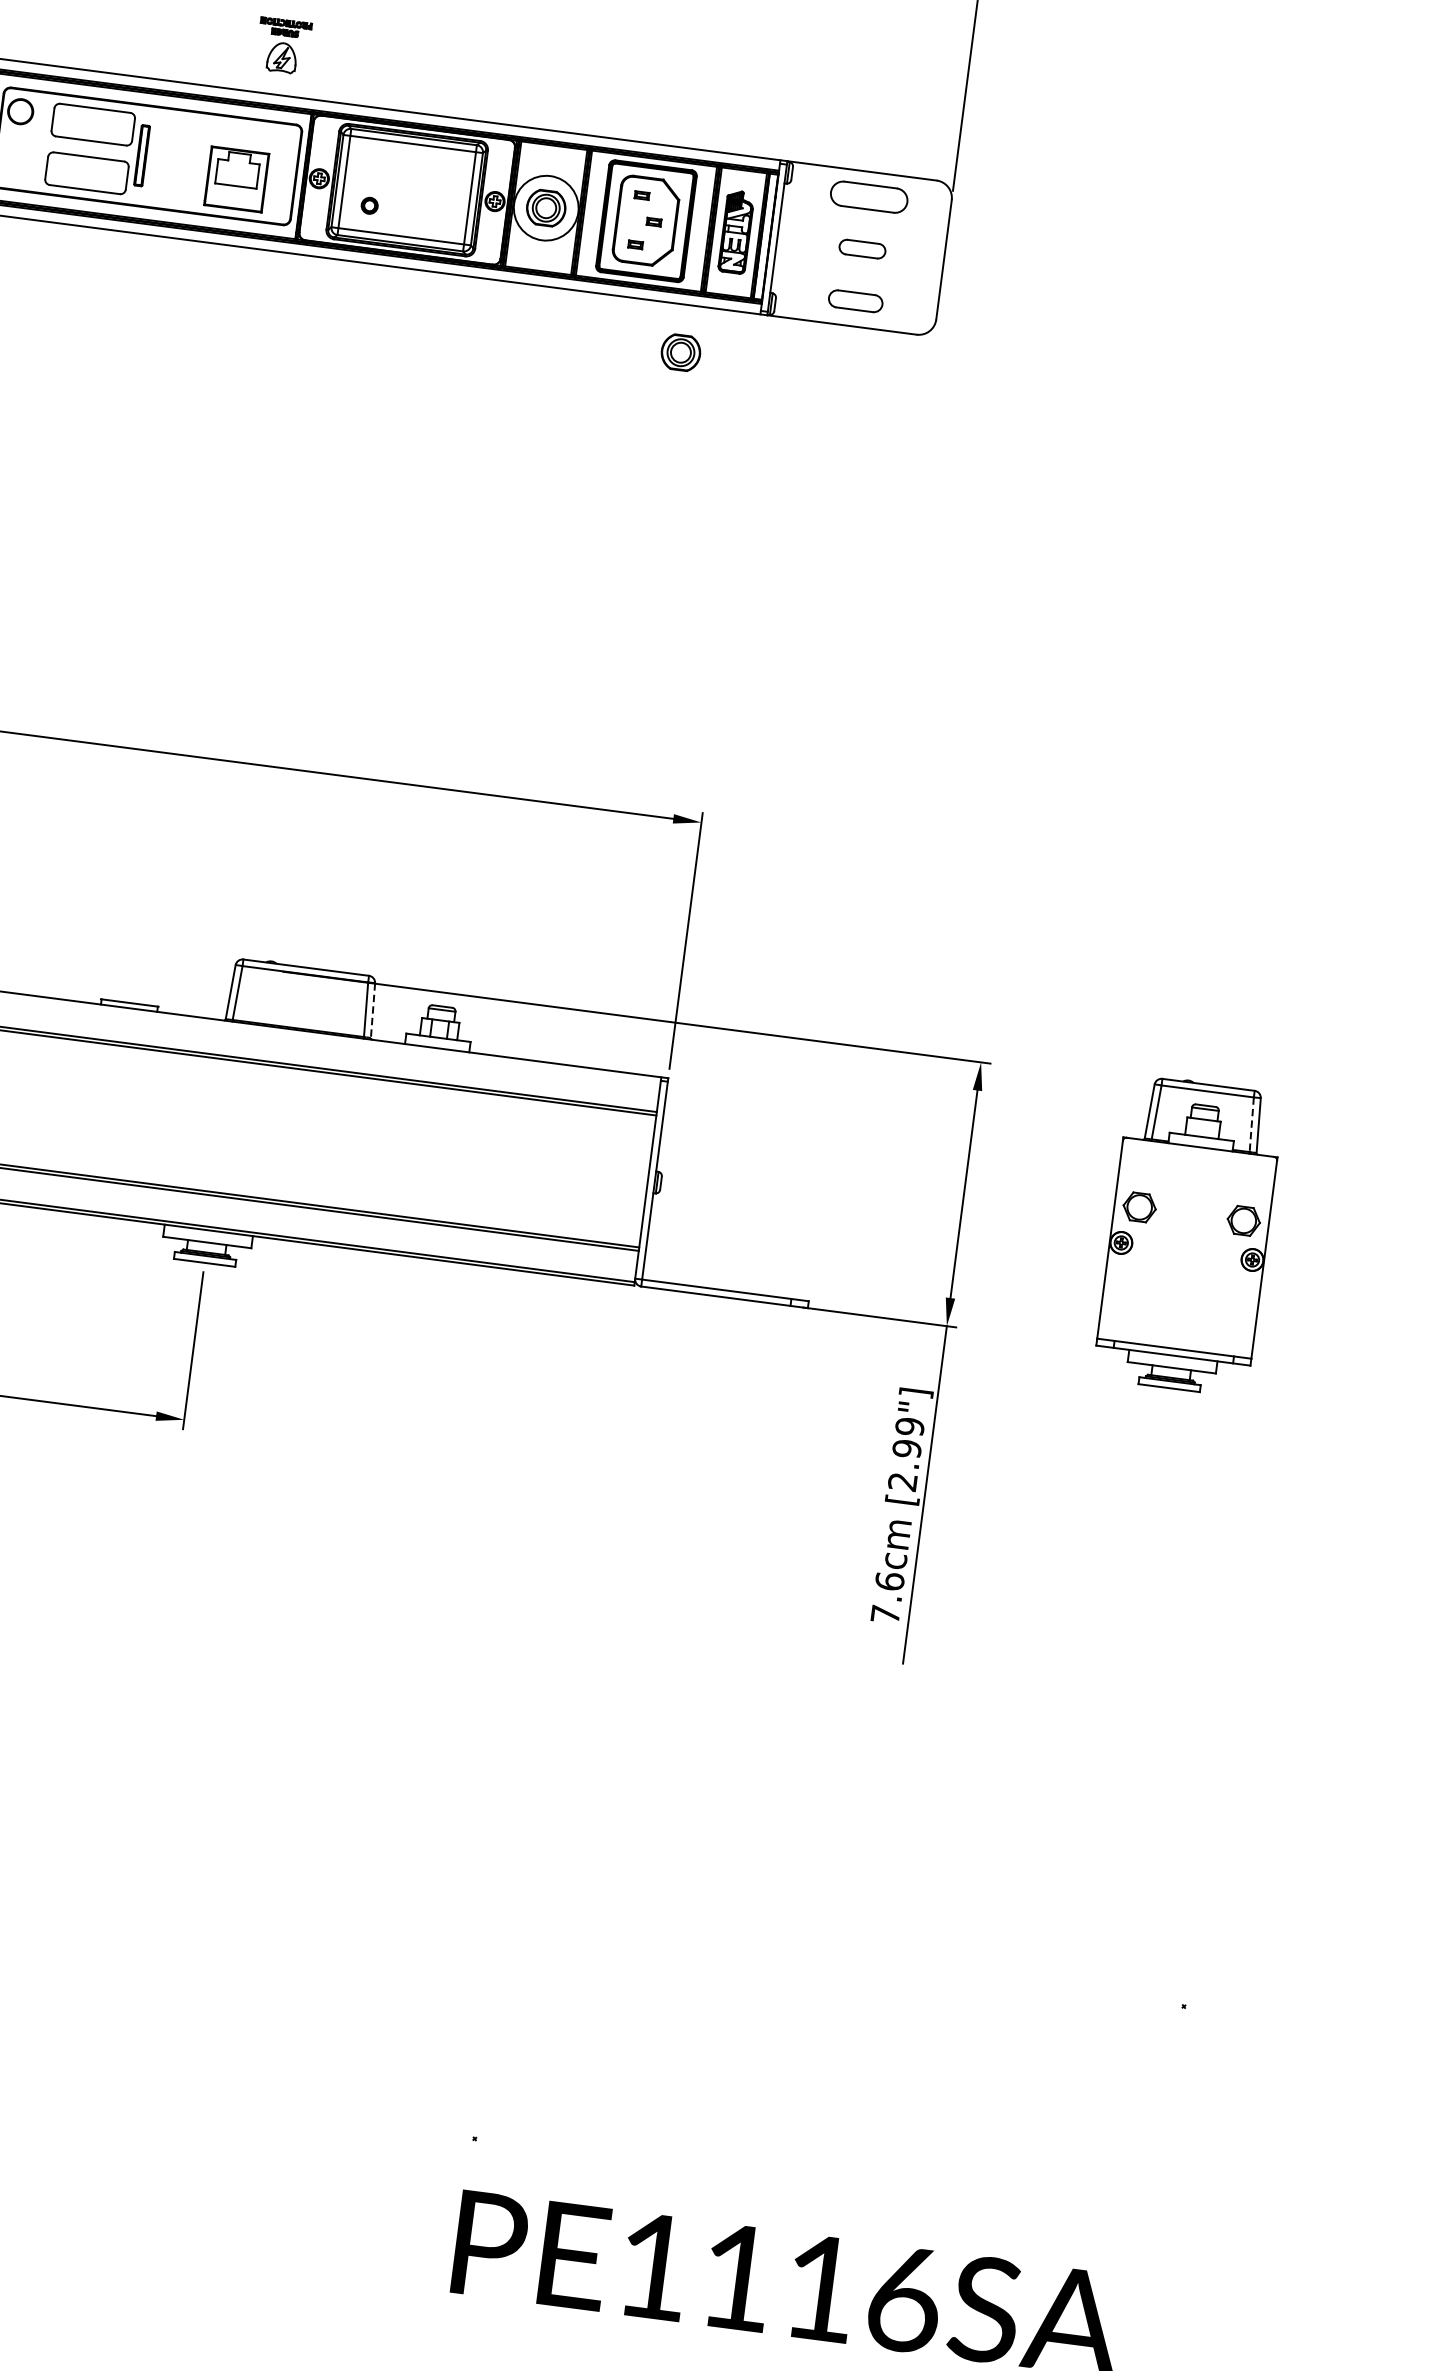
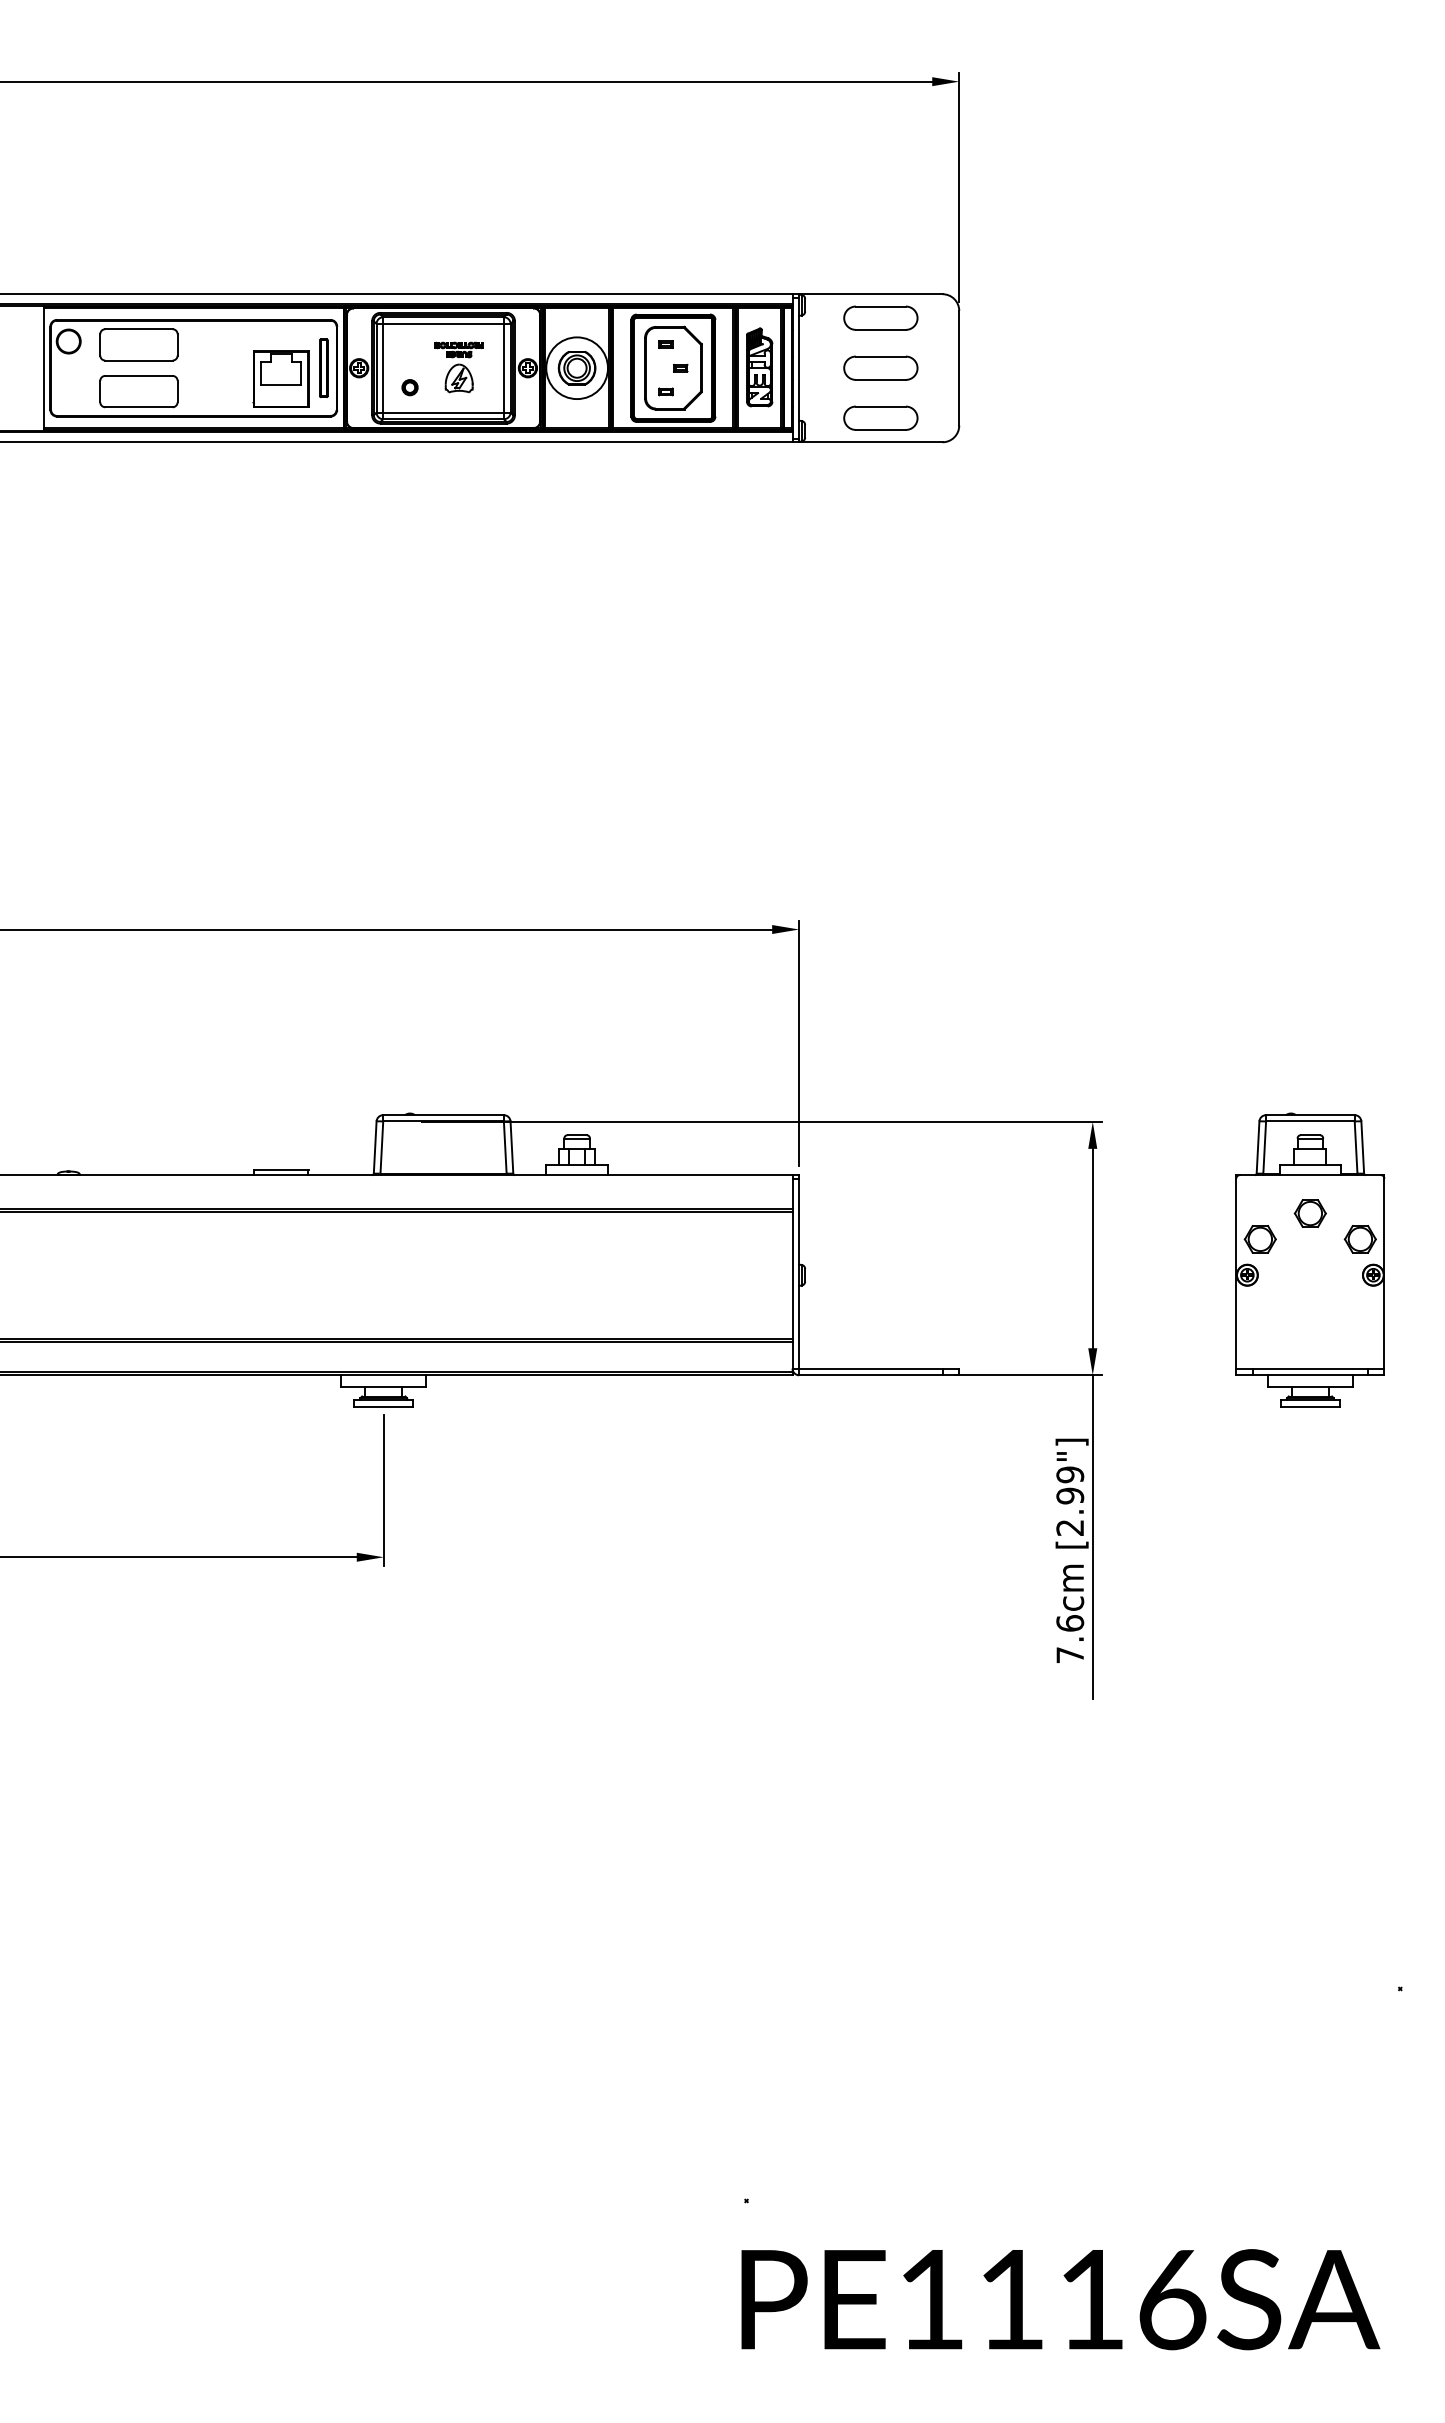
part: (282, 46) -> (458, 367), moved
part: (141, 155) -> (323, 368), moved
part: (862, 248) -> (880, 367), size x1.67
part: (855, 300) -> (880, 417), size x1.43
part: (680, 352) -> (721, 488), removed
line: (372, 1011) -> (511, 1148), dashed -> solid
line: (1252, 1125) -> (1356, 1148), dashed -> solid
part: (1194, 1187) -> (1309, 1213), added

